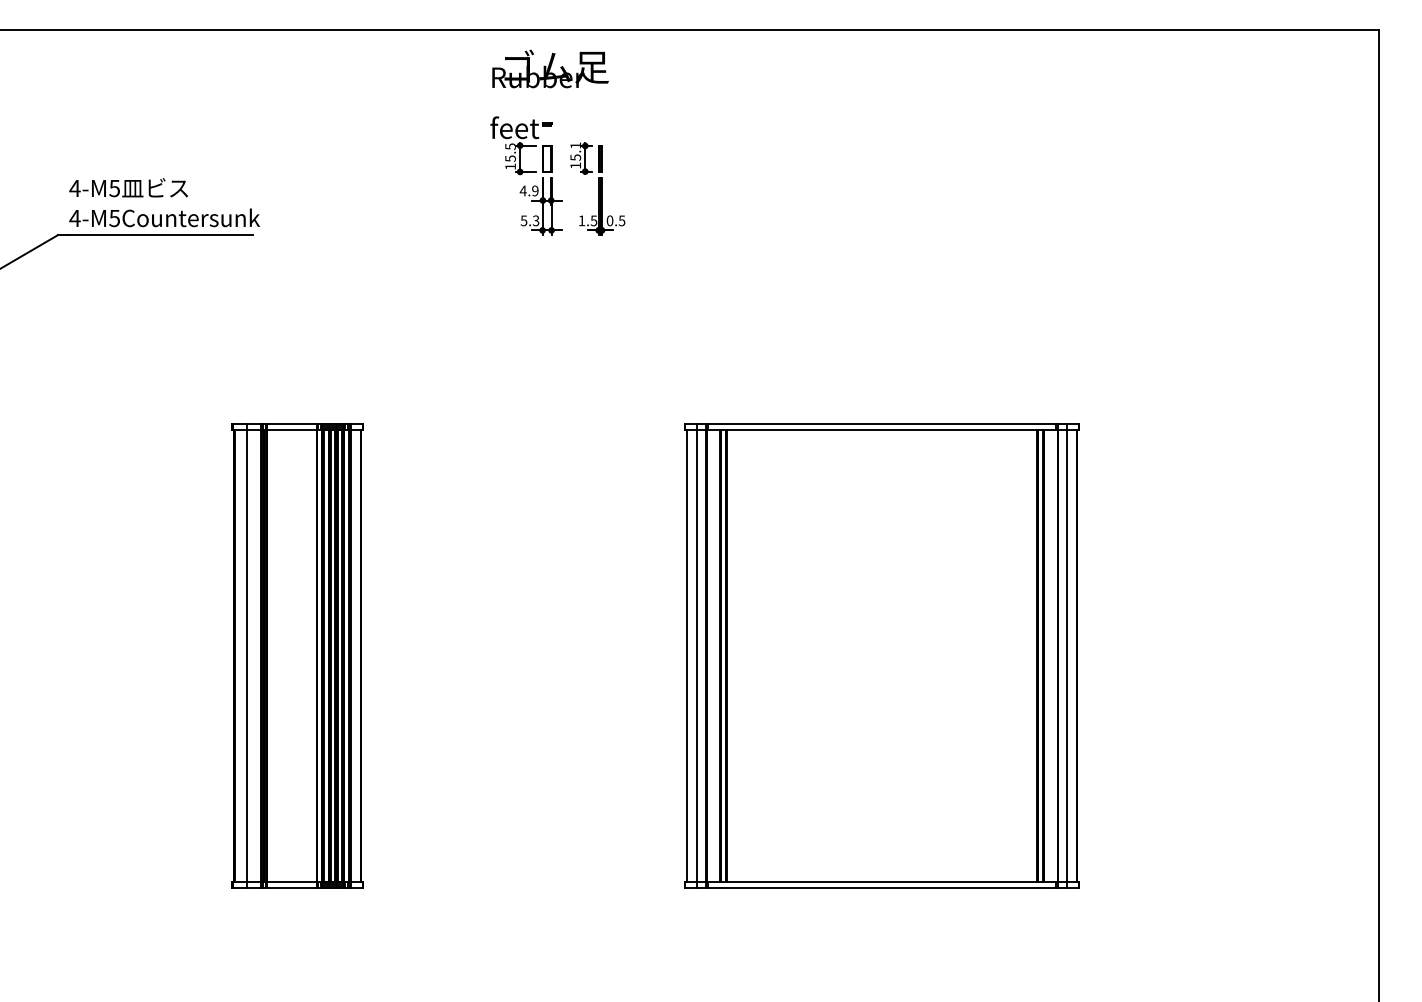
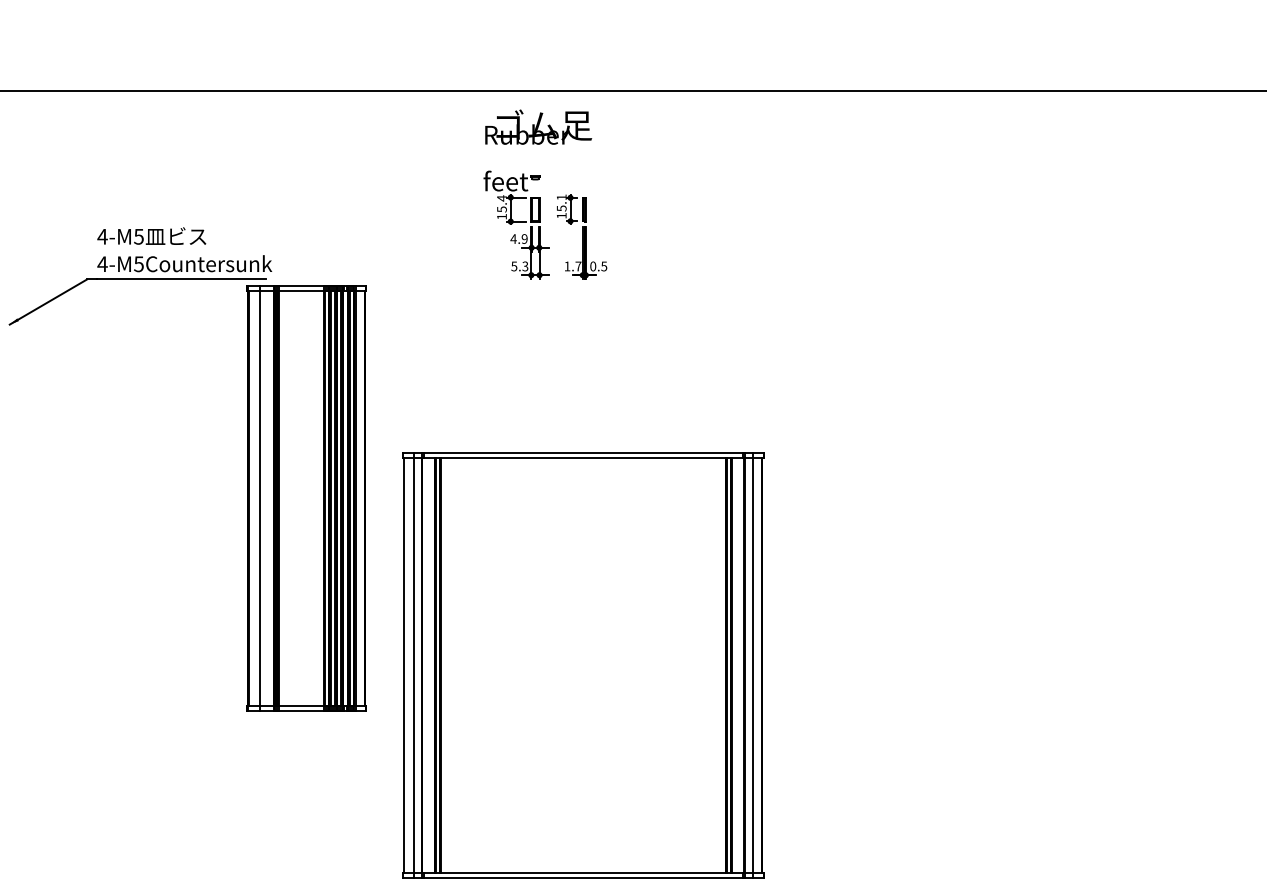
text: (510, 146) -> (501, 198), 15.5 -> 15.4
text: (593, 220) -> (578, 266), 1.5 -> 1.7
part: (297, 655) -> (306, 498), moved
part: (881, 655) -> (582, 665), moved

